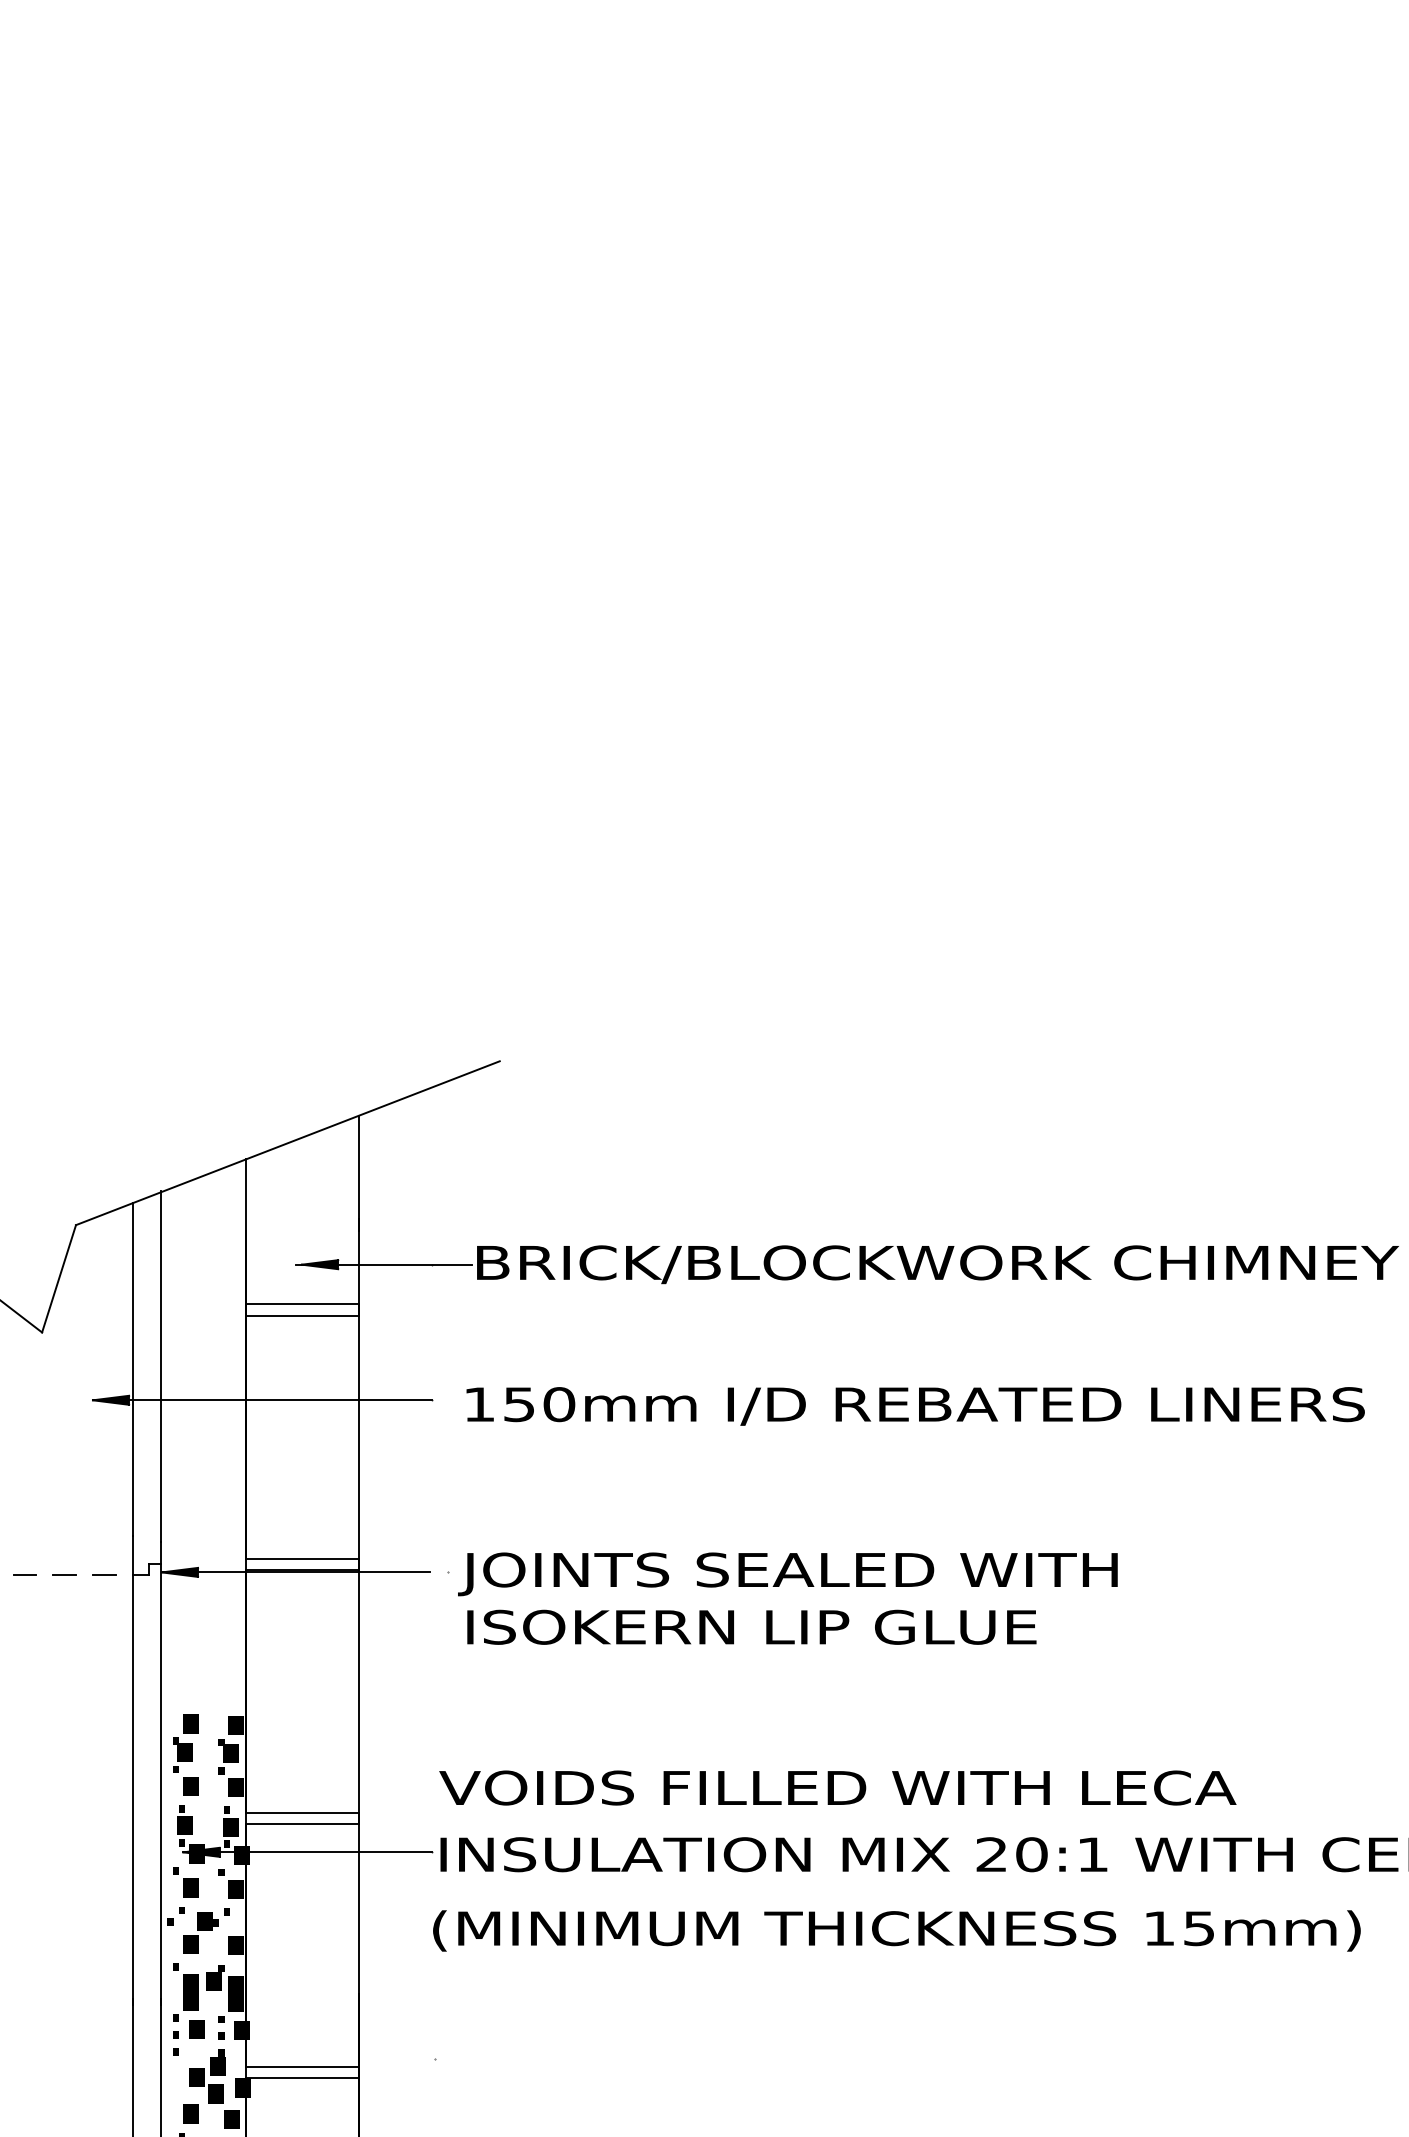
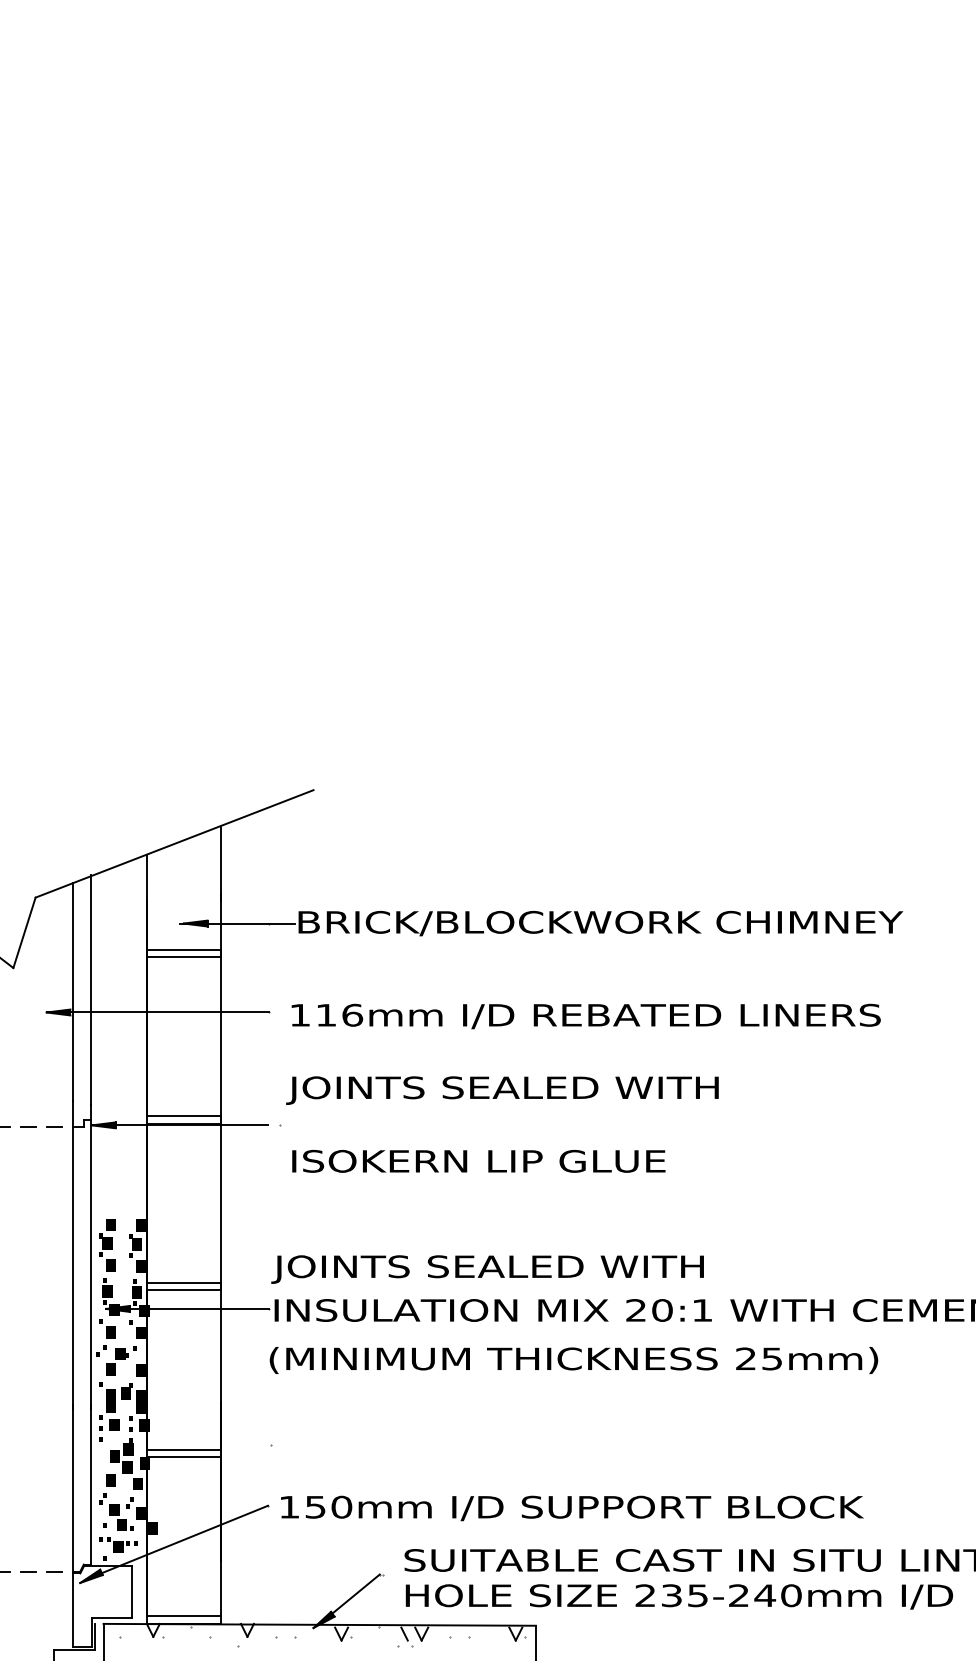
text: (539, 1403) -> (339, 1014), 150mm -> 116mm
text: (787, 1574) -> (502, 1090), moved
text: (835, 1792) -> (533, 1269), VOIDS FILLED WITH LECA -> JOINTS SEALED WITH
text: (1158, 1927) -> (745, 1358), 15mm) -> 25mm)

